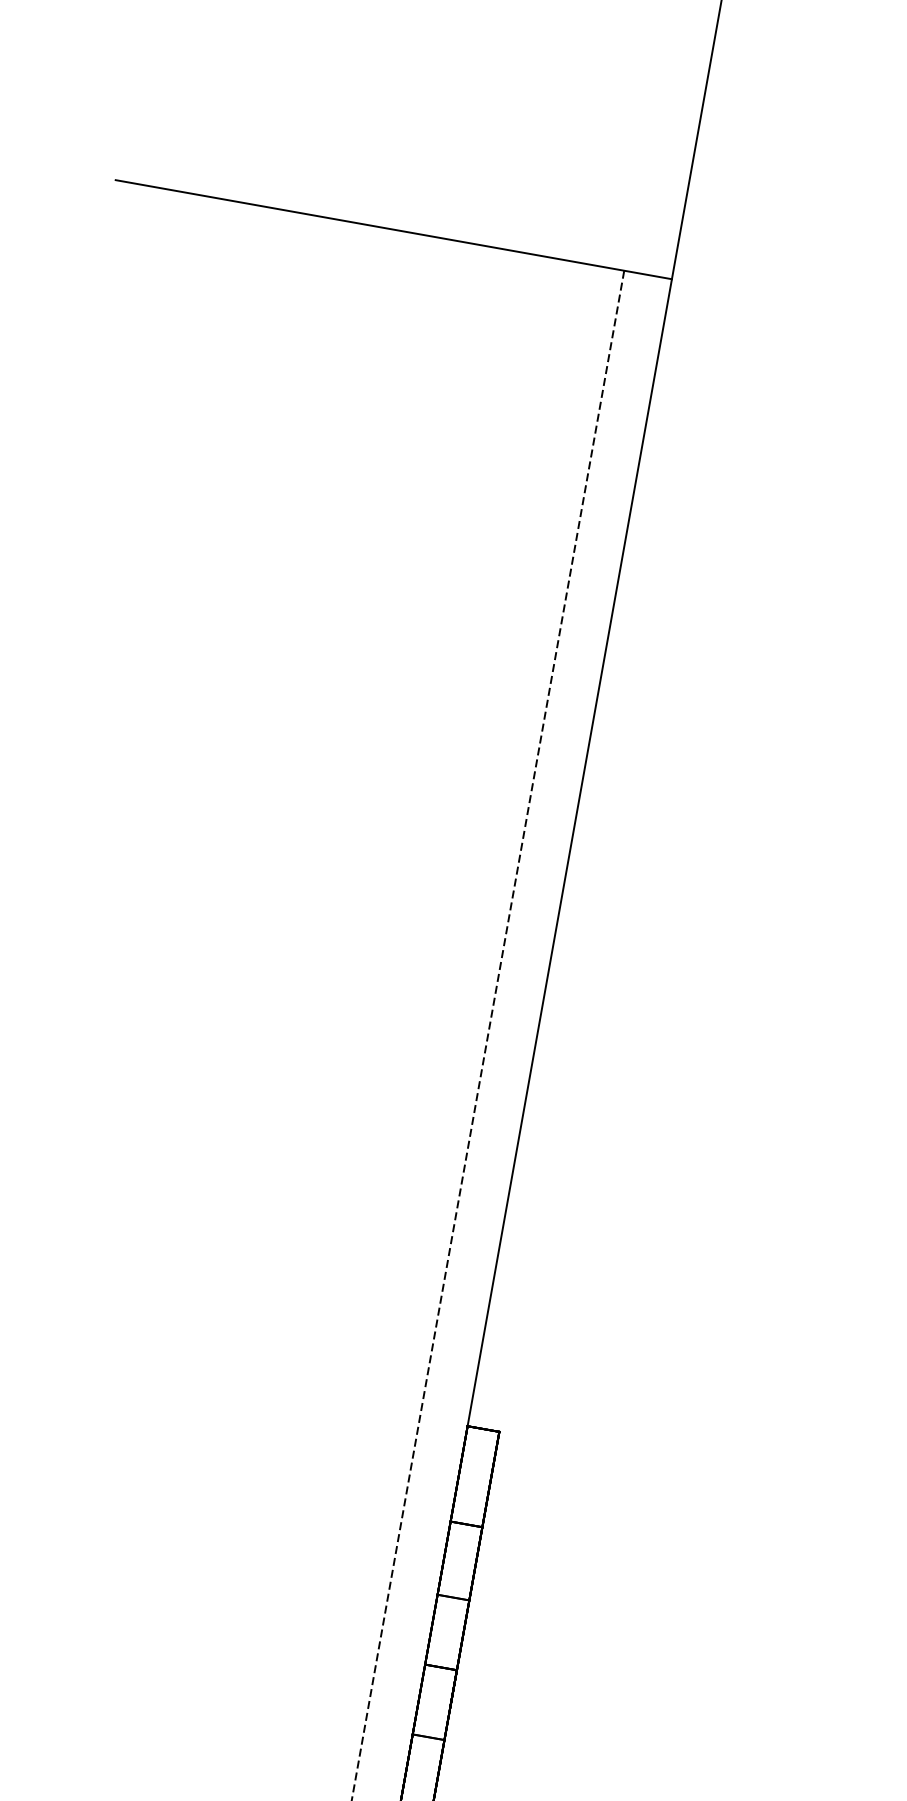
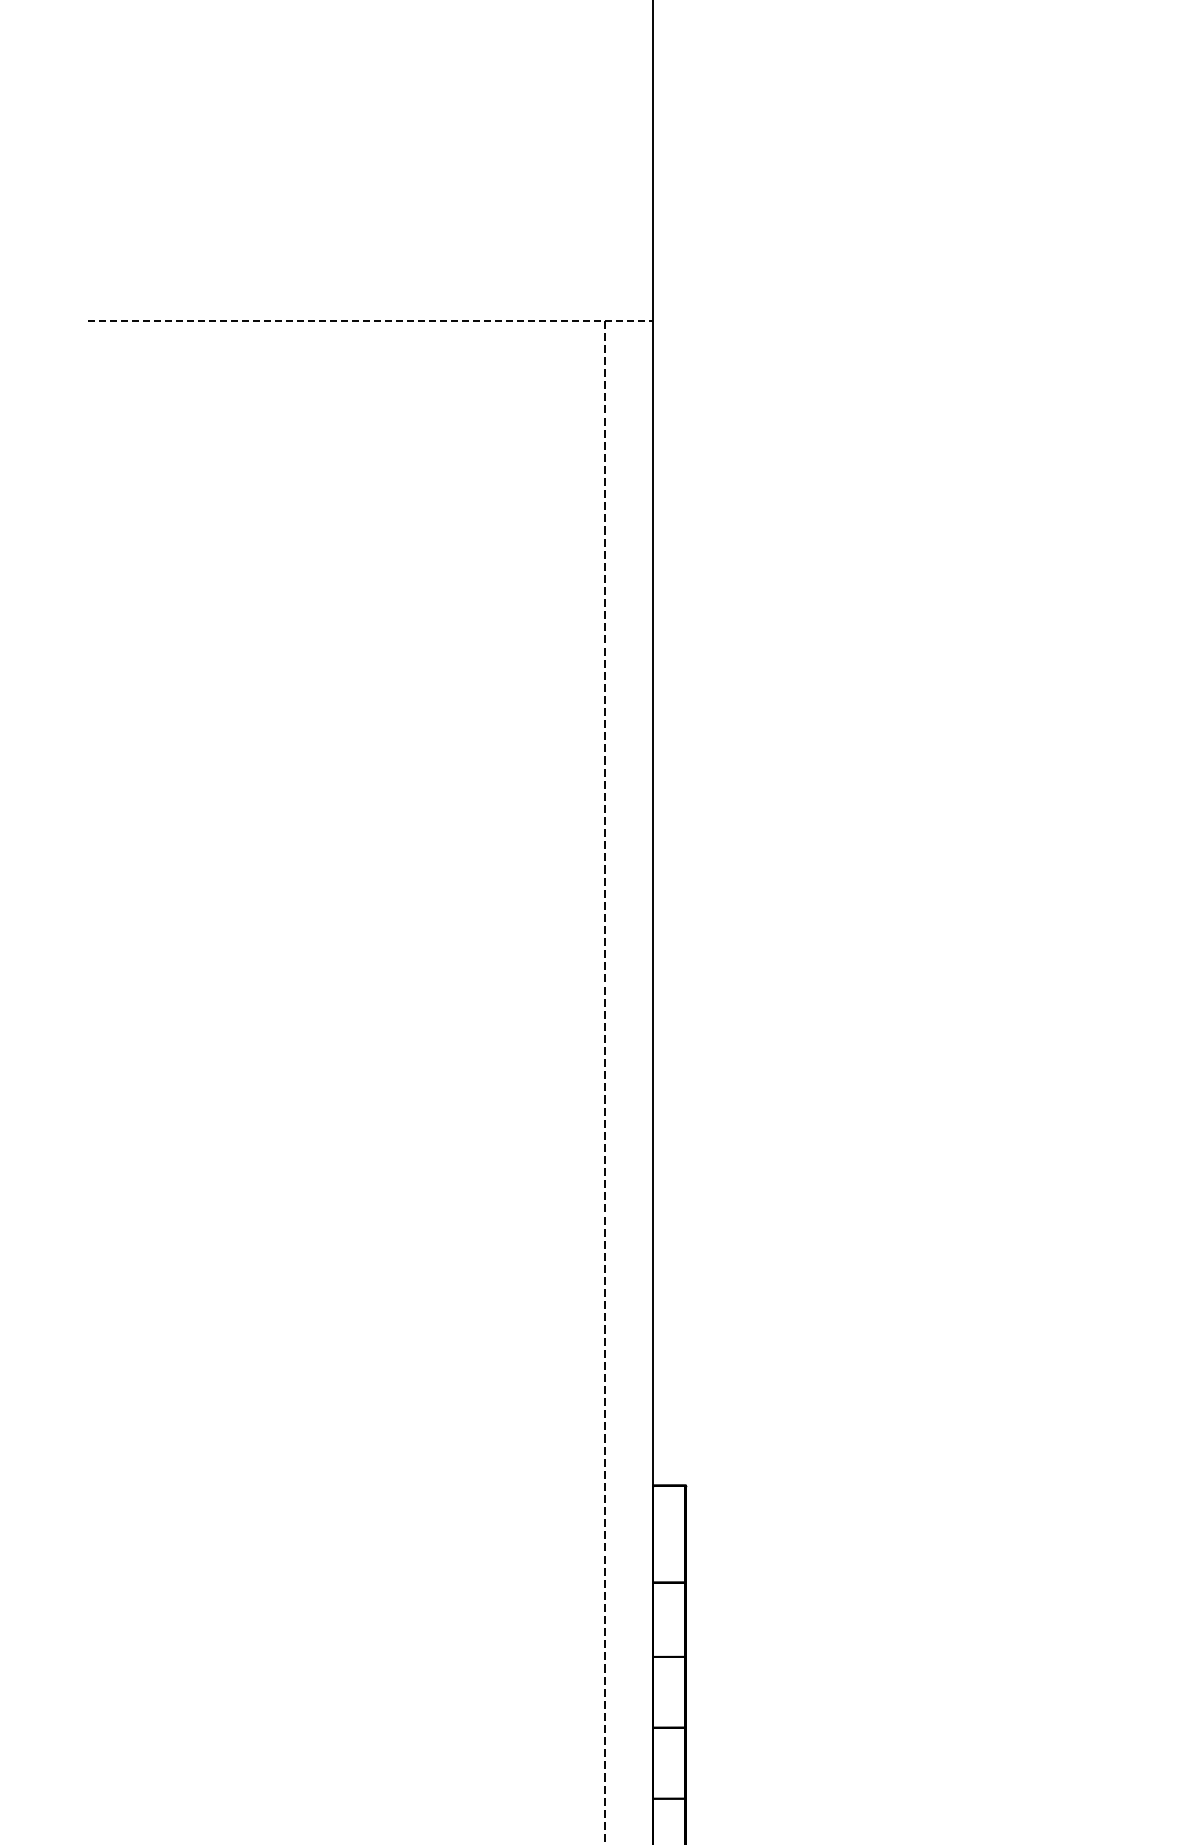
line: (394, 229) -> (371, 320), solid -> dashed

